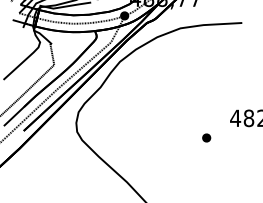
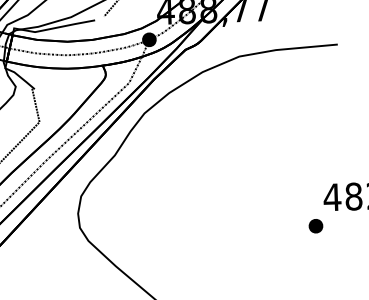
part: (206, 137) -> (315, 225), moved

